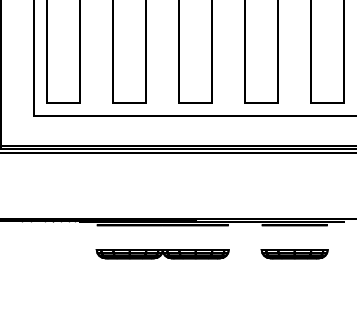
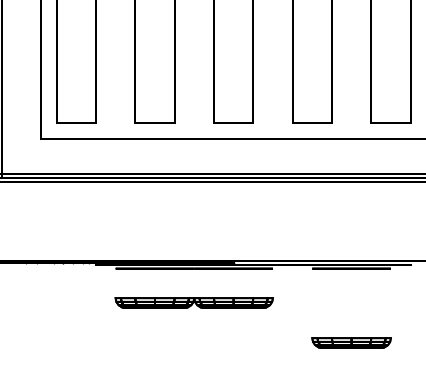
part: (294, 253) -> (351, 342), moved

